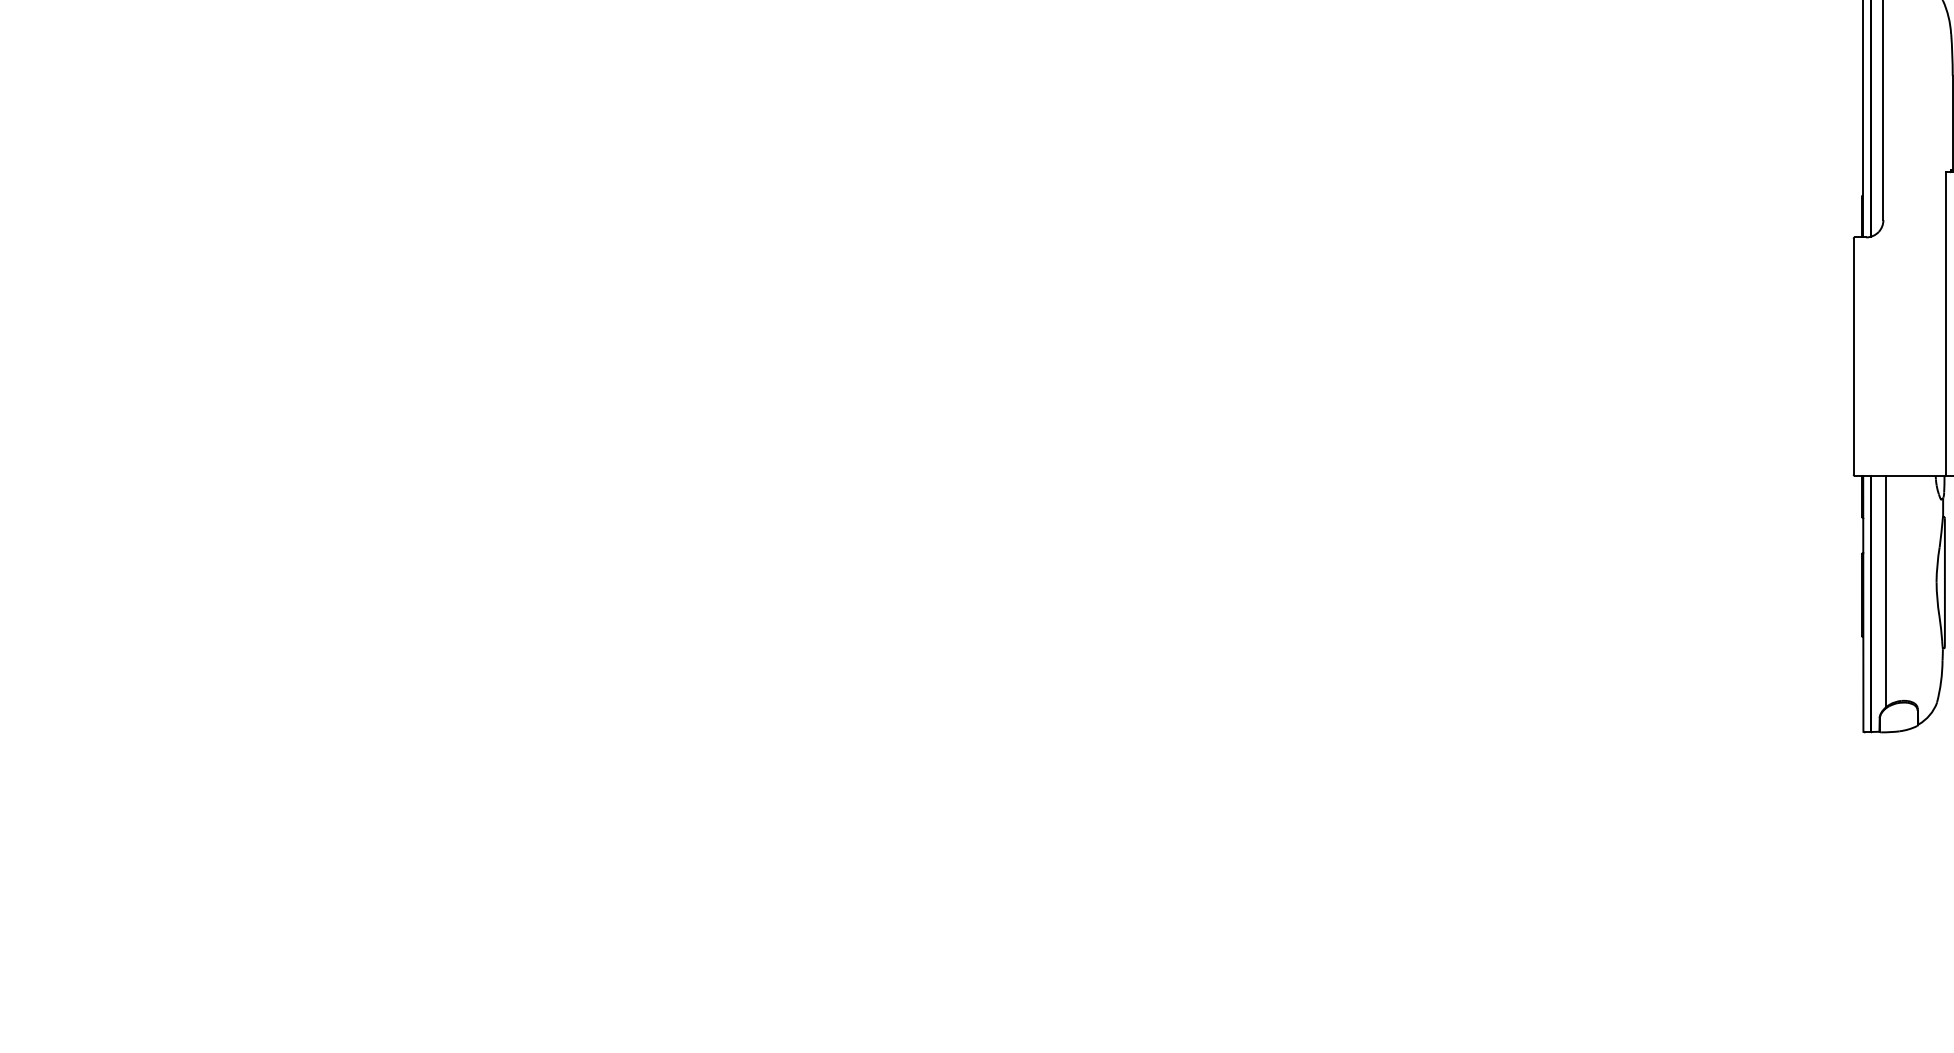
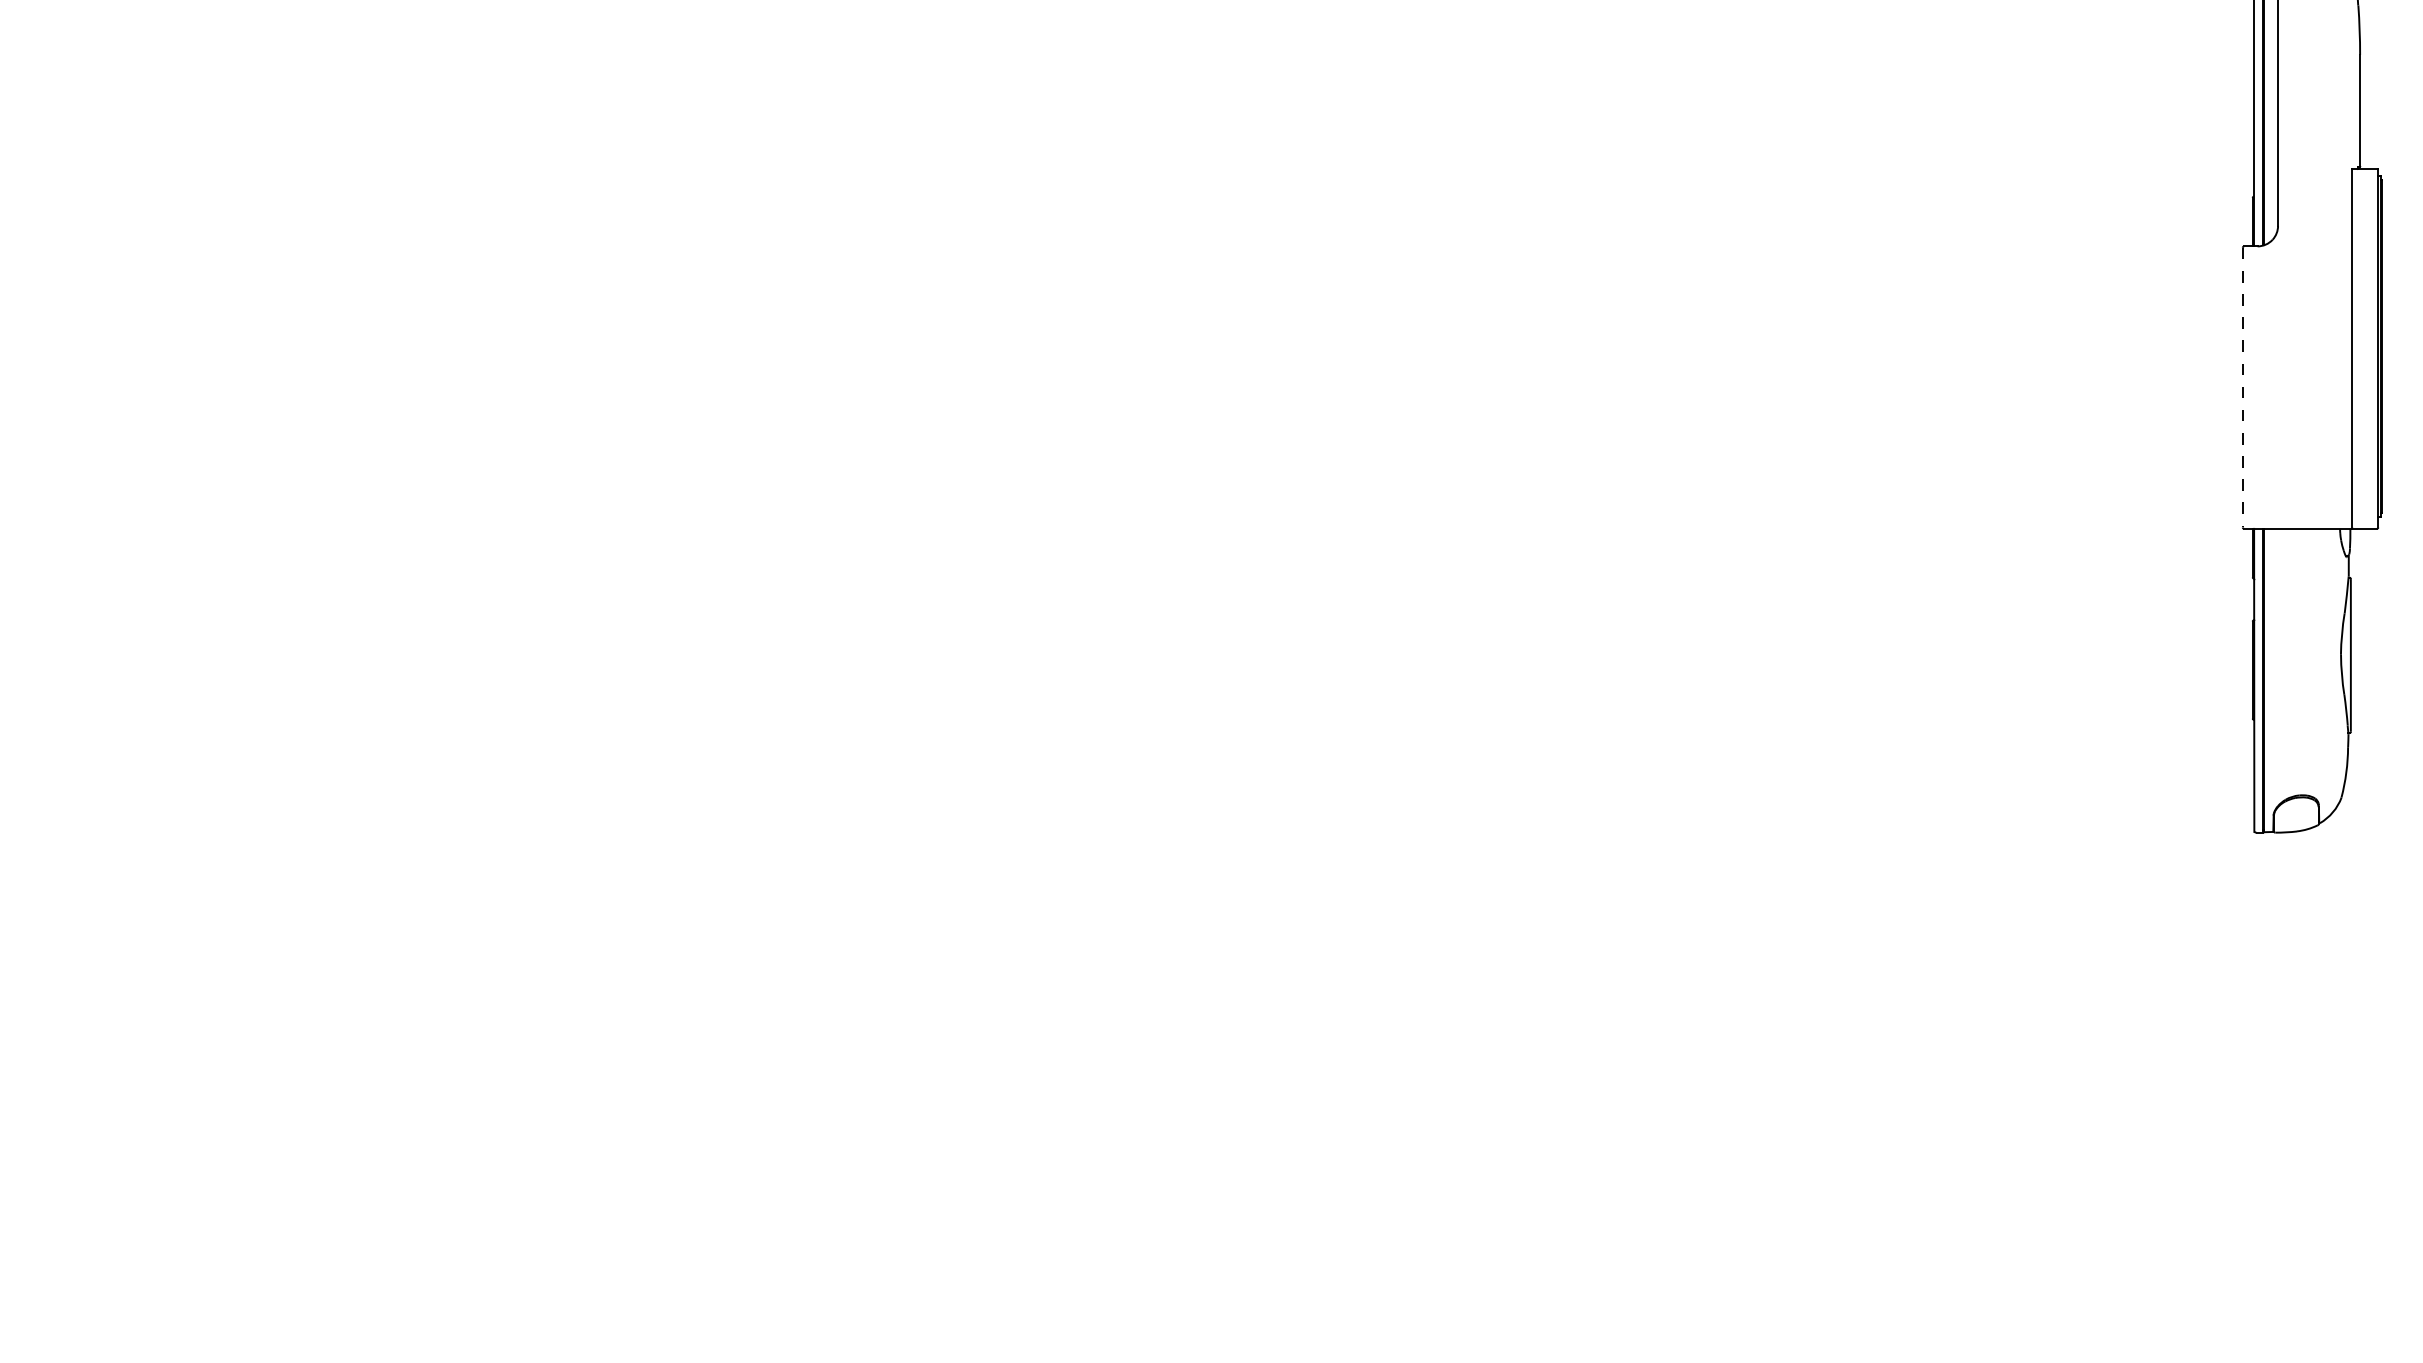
line: (1853, 356) -> (2242, 387), solid -> dashed
line: (1886, 591) -> (2281, 665), removed

